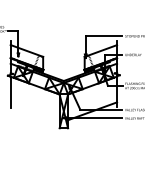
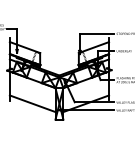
line: (34, 111) -> (32, 103), added

